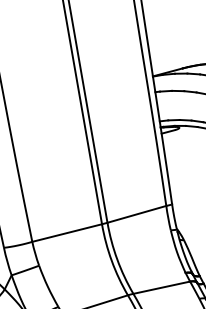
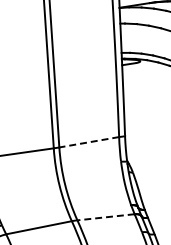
line: (136, 214) -> (88, 142), solid -> dashed
line: (161, 287) -> (105, 217), solid -> dashed

